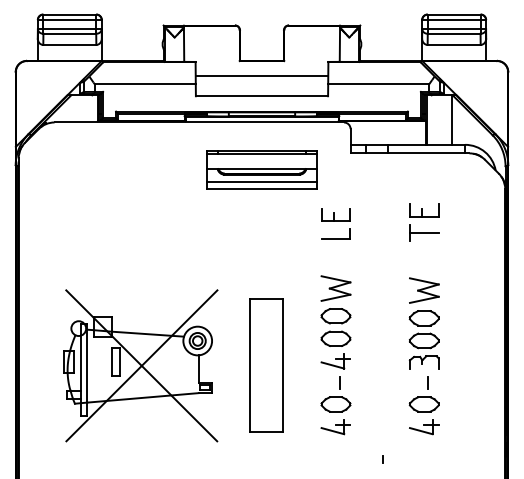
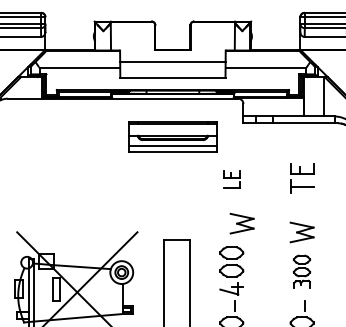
part: (335, 223) -> (231, 179), size x0.7
part: (335, 288) -> (241, 223), moved
part: (423, 339) -> (301, 271), size x0.7

